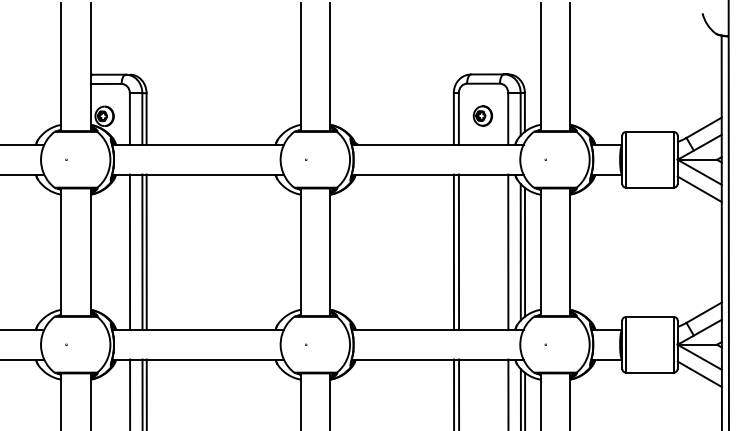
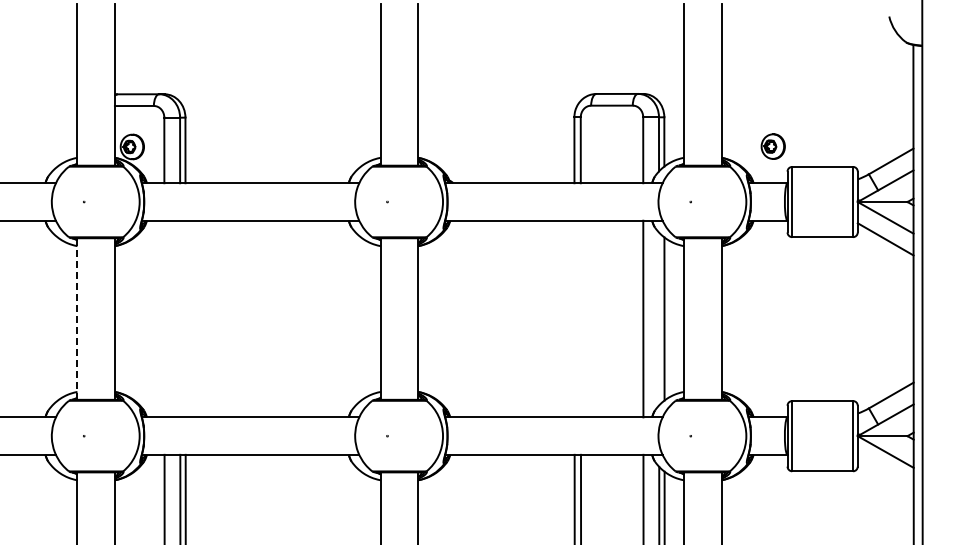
part: (482, 115) -> (772, 146), moved
line: (130, 251) -> (164, 318), removed
line: (142, 251) -> (180, 318), removed
line: (146, 251) -> (185, 318), removed
line: (453, 251) -> (574, 318), removed
line: (458, 251) -> (580, 318), removed
line: (521, 251) -> (659, 318), removed
line: (61, 252) -> (77, 319), solid -> dashed
line: (699, 374) -> (885, 473), removed

